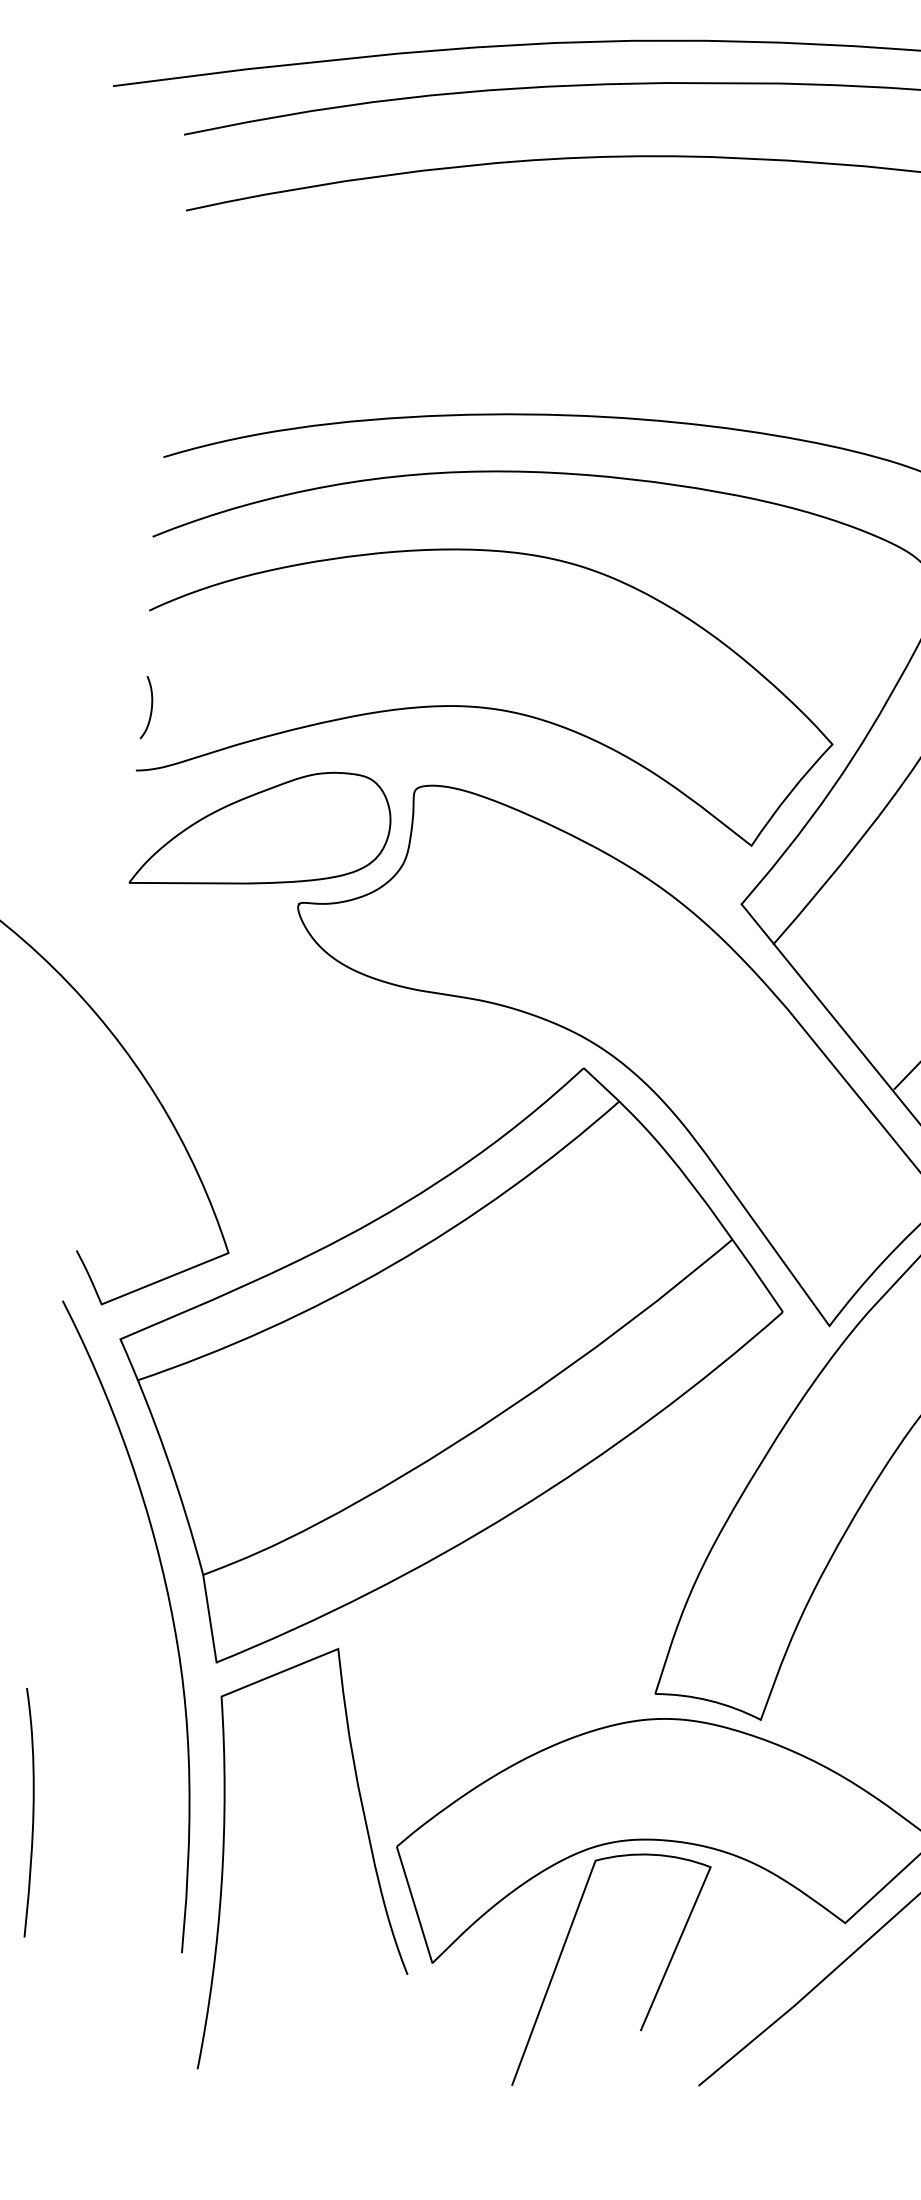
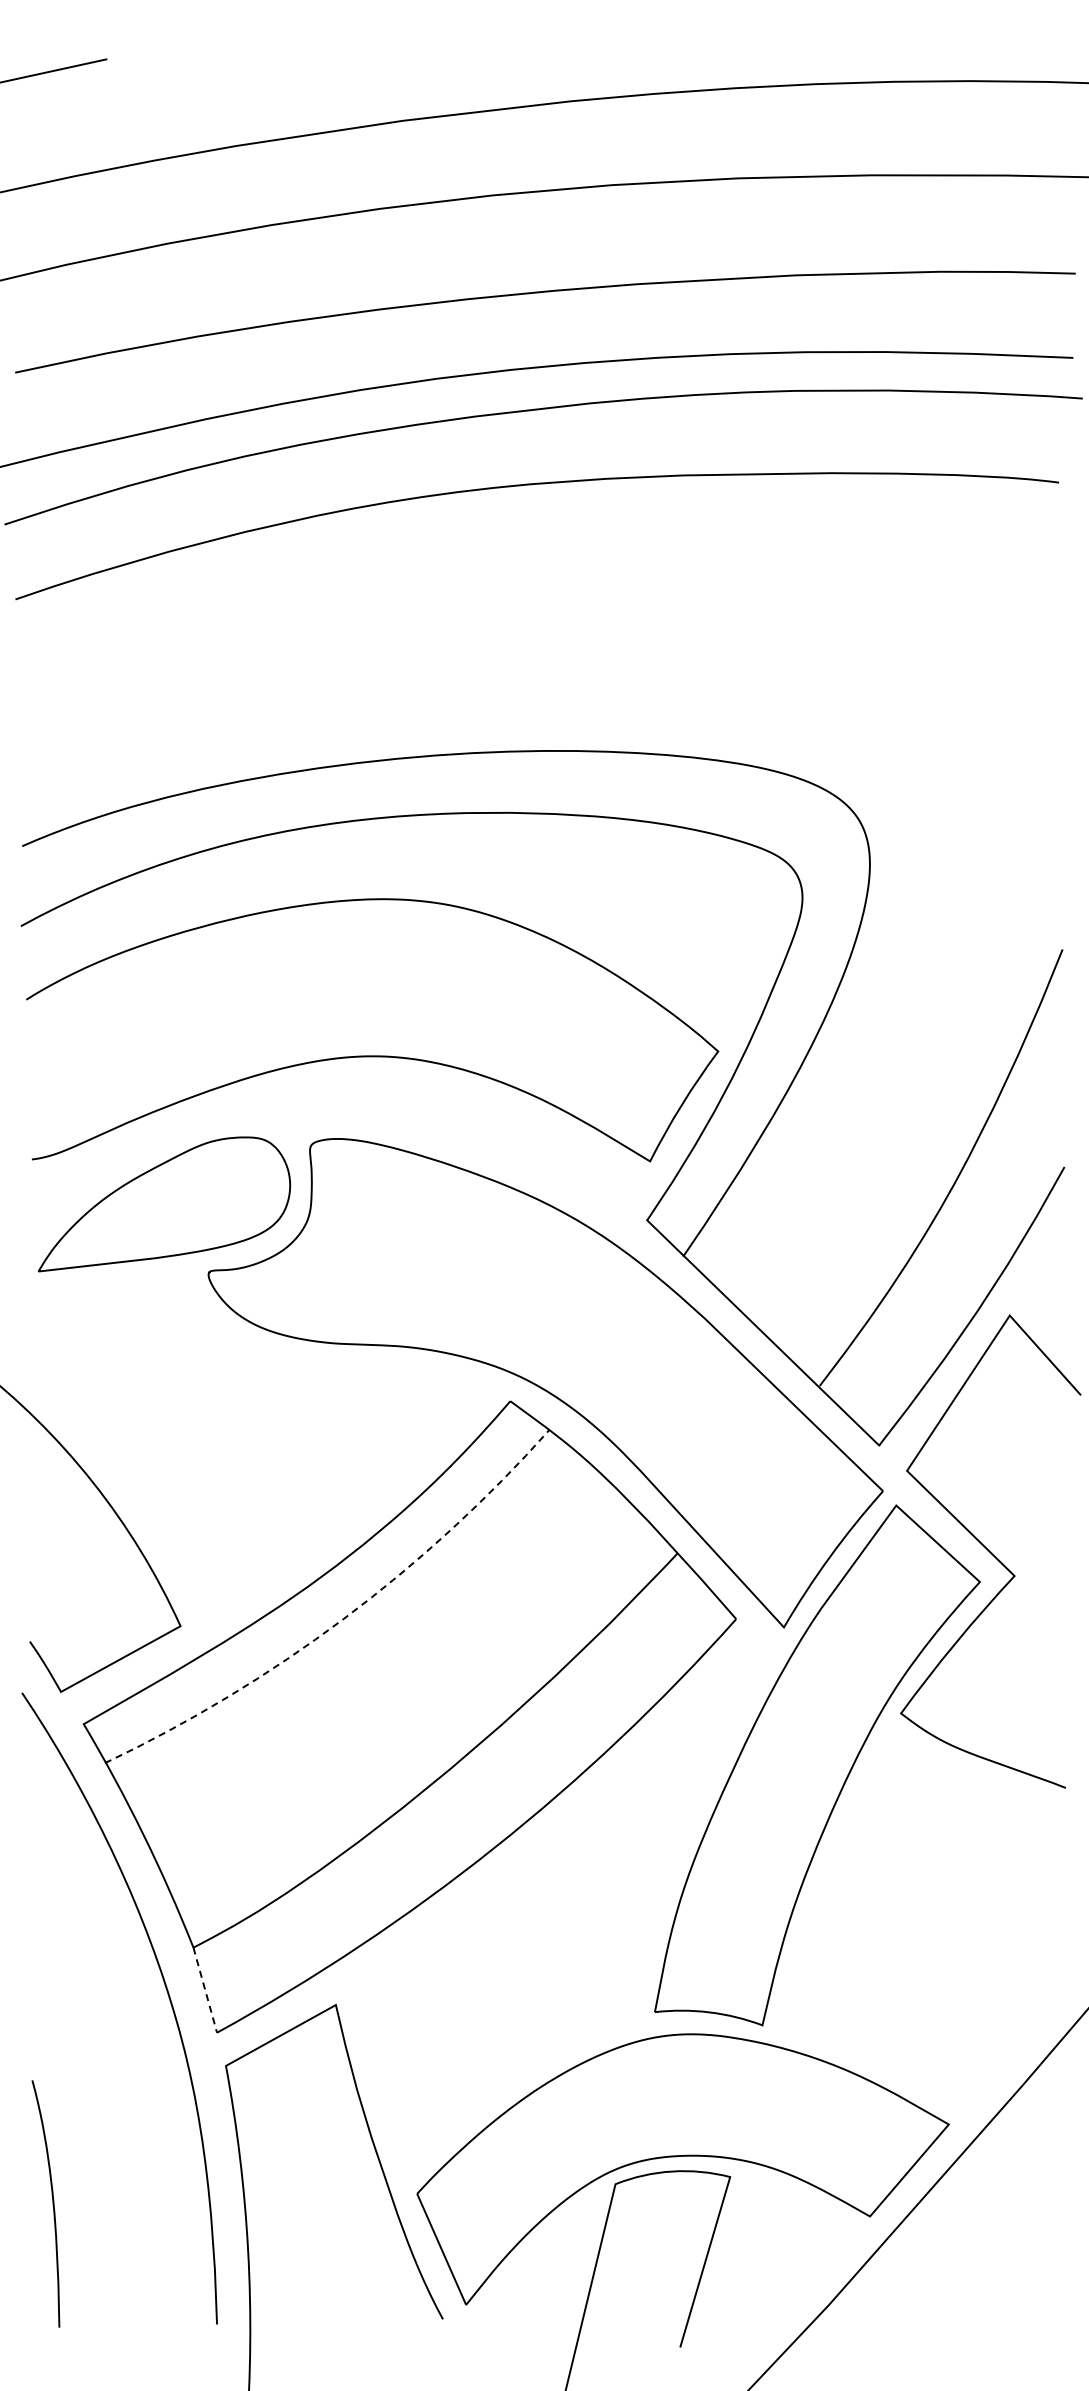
curve: (151, 707) -> (39, 1095), removed
arc: (391, 1264) -> (343, 1618), solid -> dashed
line: (210, 1619) -> (205, 1990), solid -> dashed

